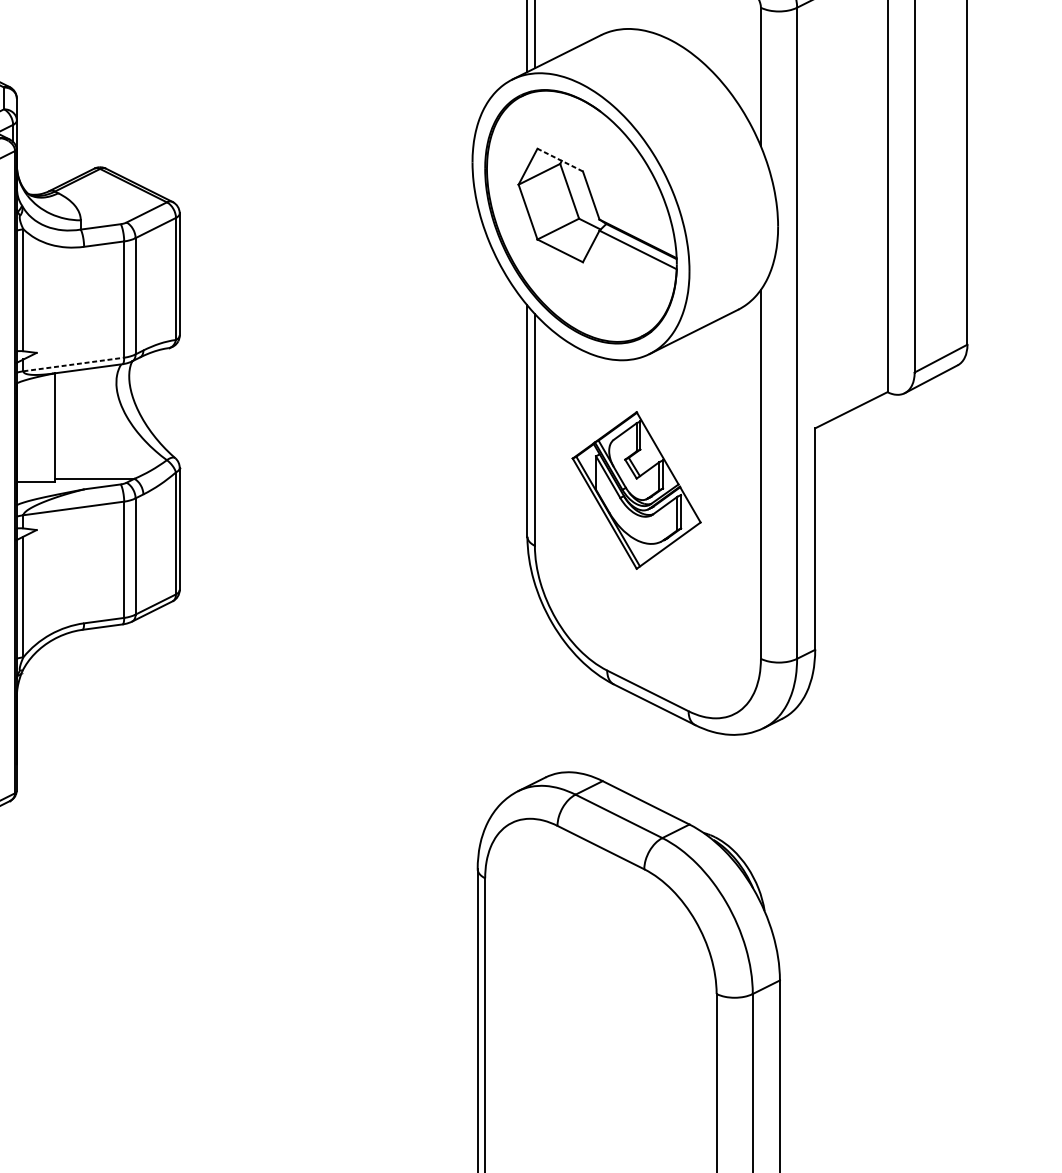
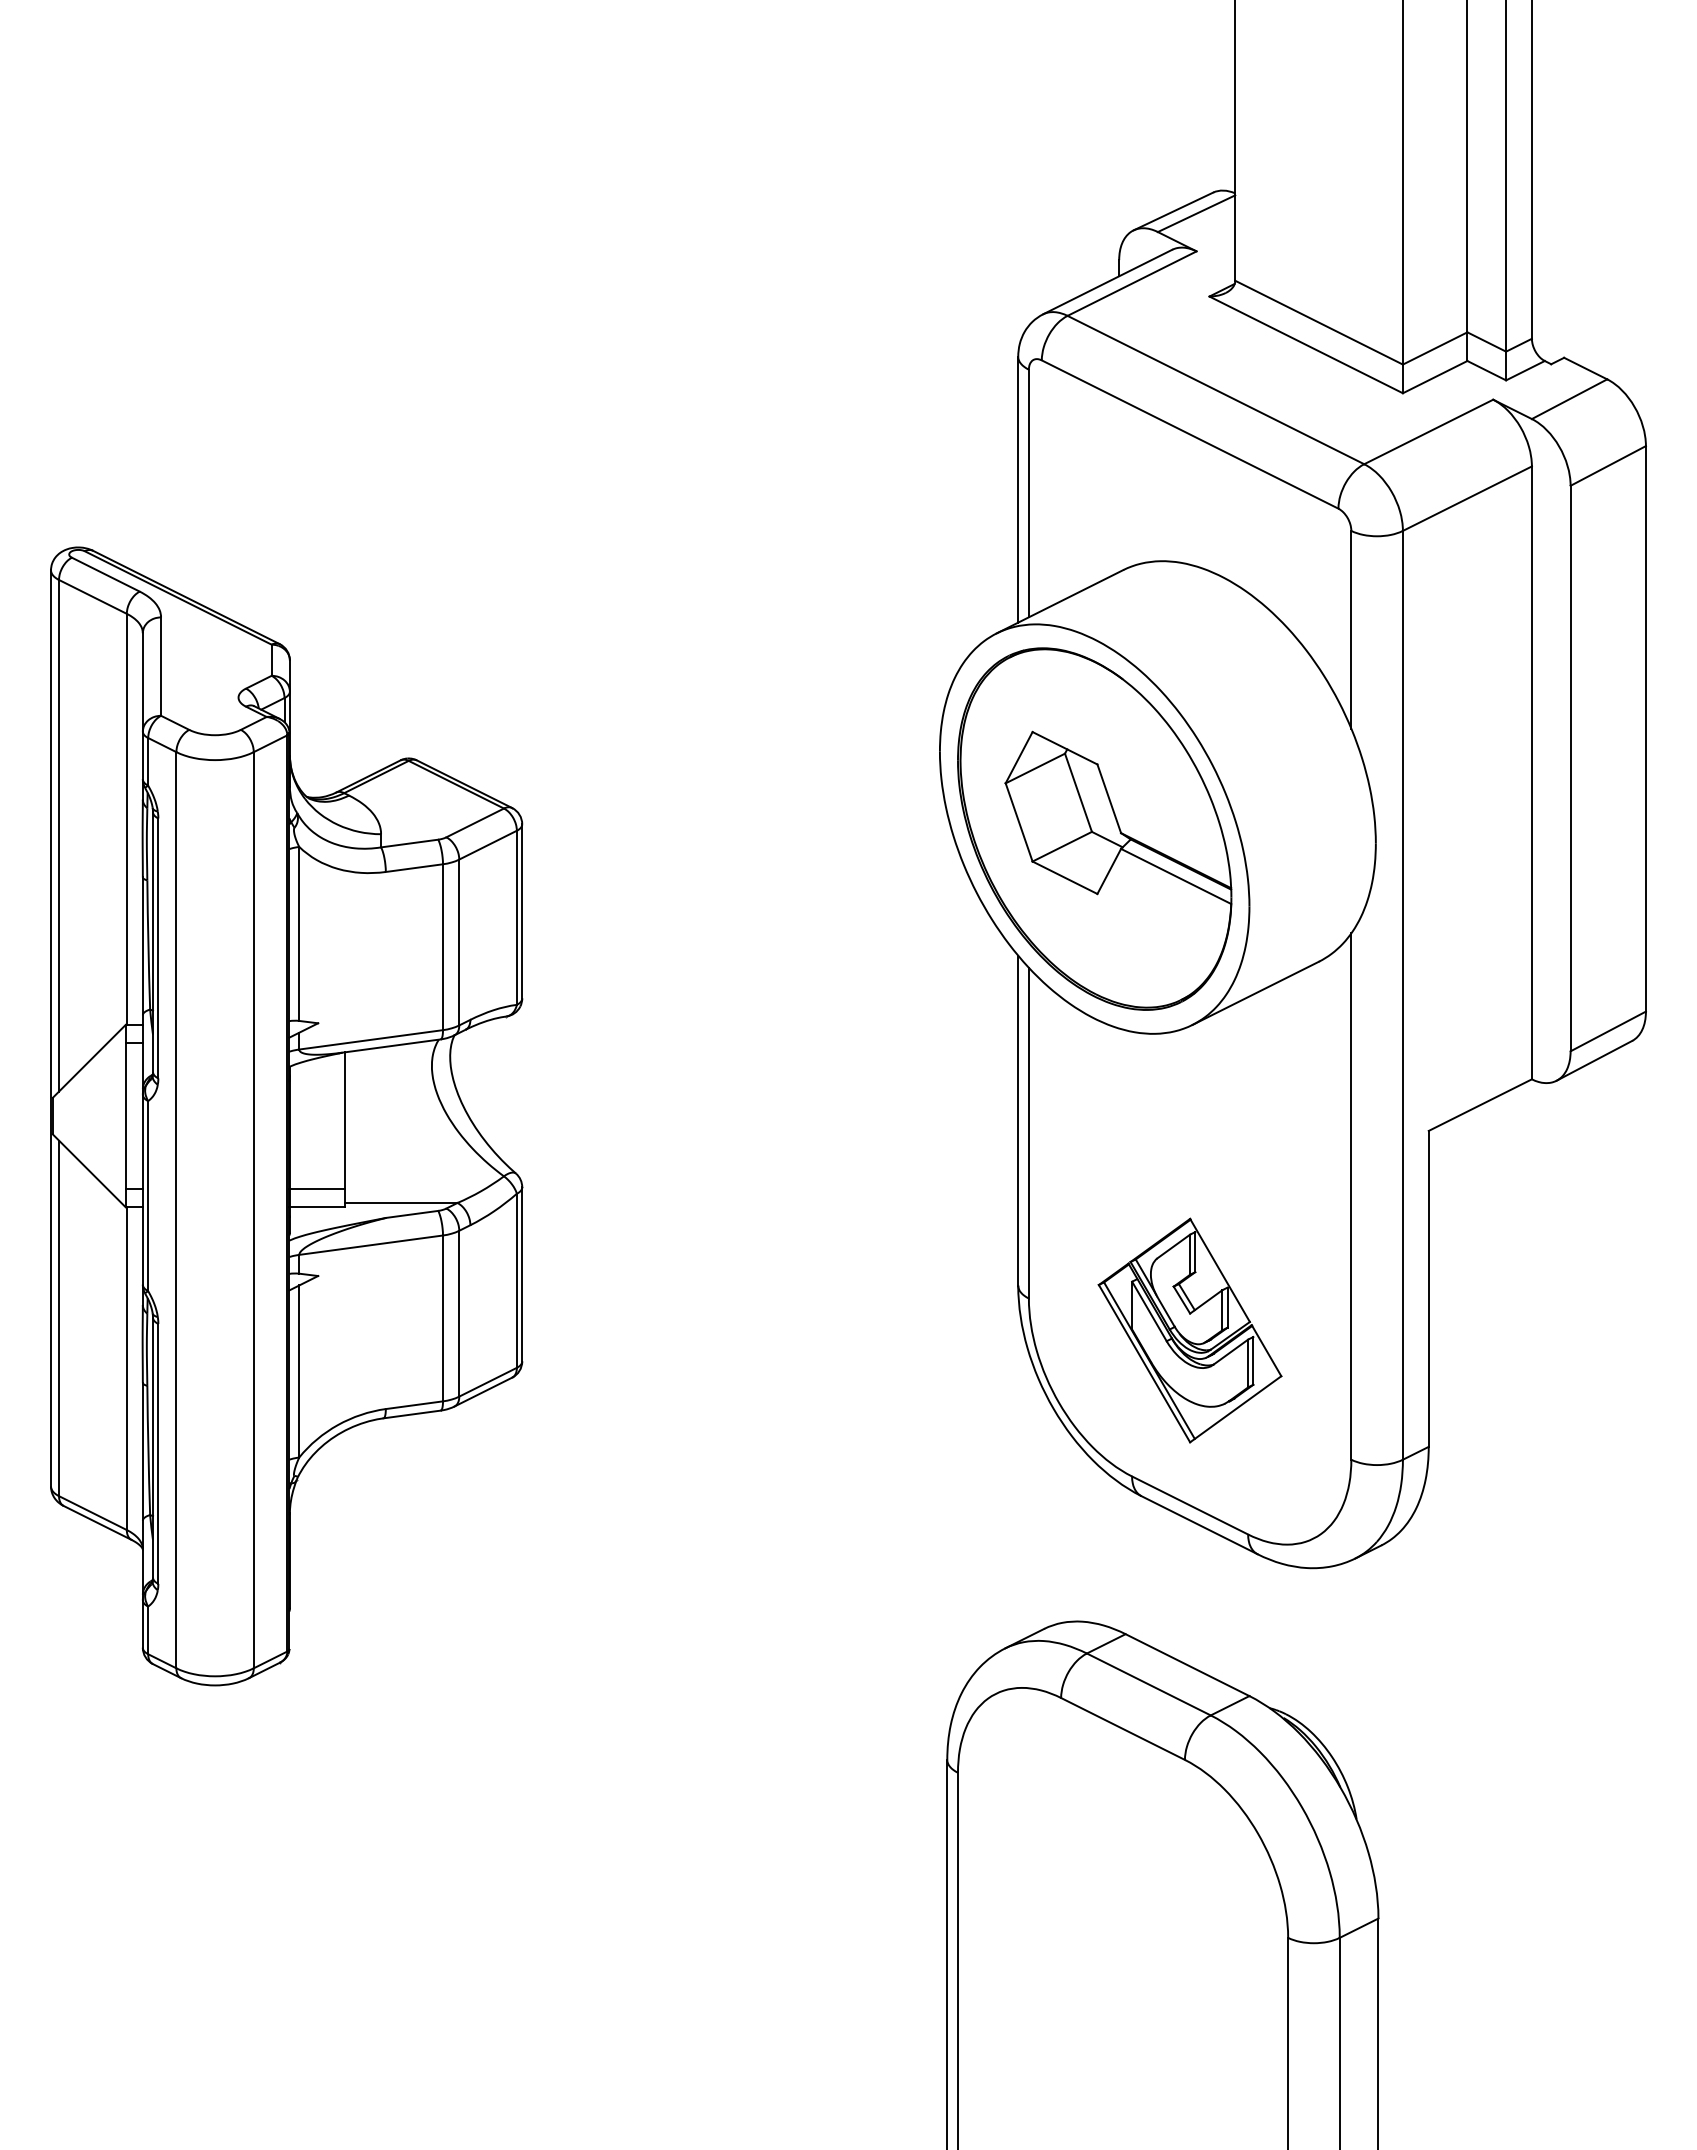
line: (559, 160) -> (1064, 748), dashed -> solid
line: (74, 364) -> (371, 1039), dashed -> solid
line: (35, 469) -> (316, 1189), added
part: (636, 490) -> (1189, 1330), moved

